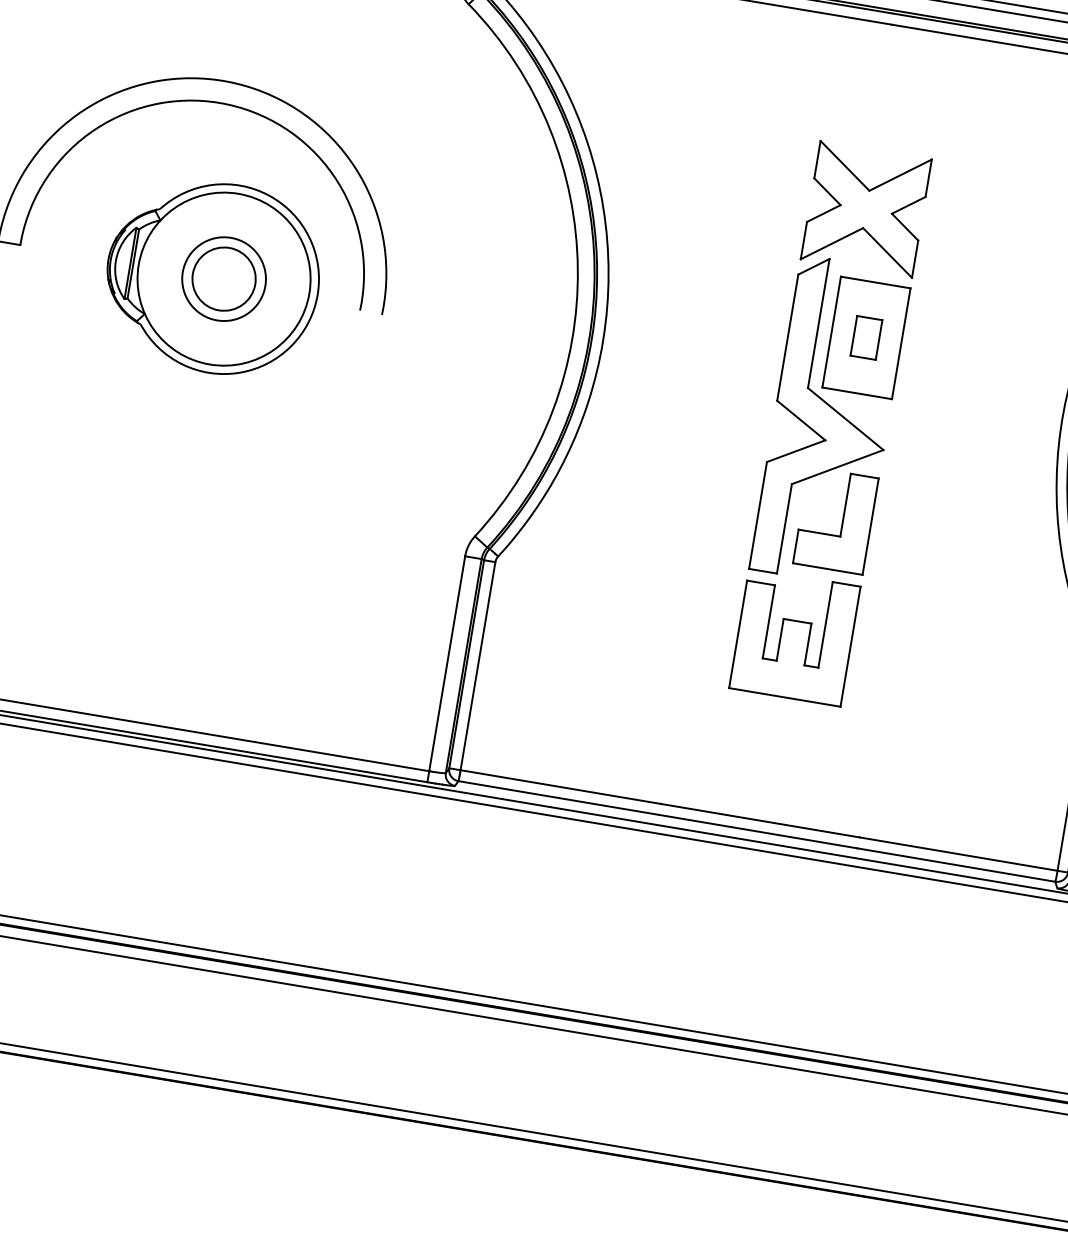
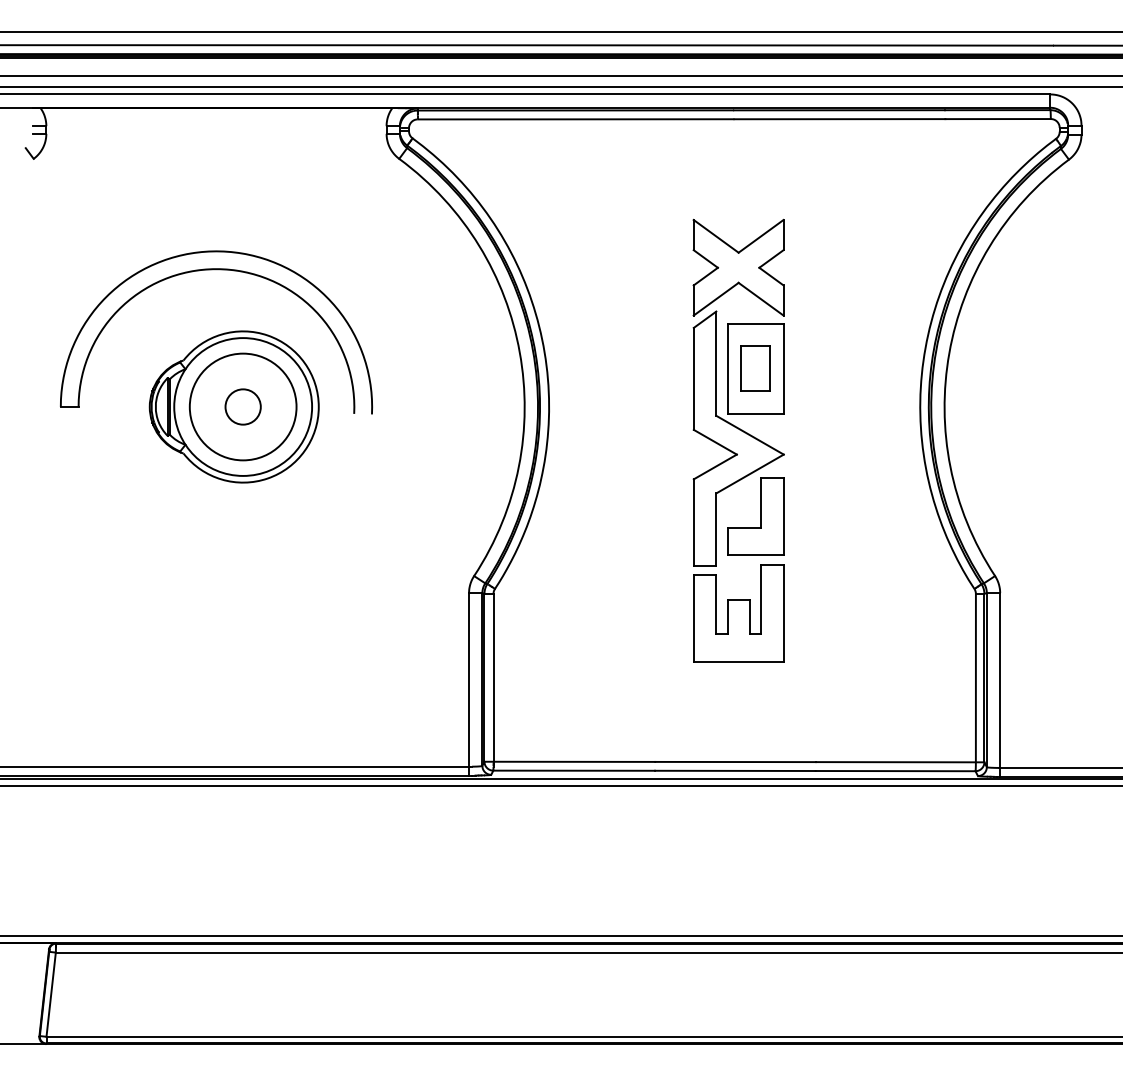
circle: (223, 278) -> (242, 406), size x0.7
circle: (223, 278) -> (242, 406), size x1.6
part: (866, 337) -> (755, 368), size x1.4

